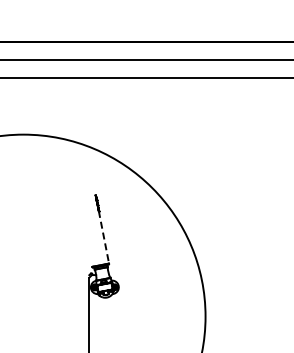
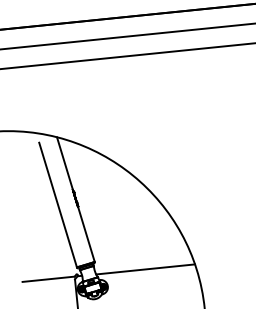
line: (90, 170) -> (64, 163), added
line: (80, 207) -> (57, 204), added
line: (103, 237) -> (85, 234), dashed -> solid
line: (65, 275) -> (49, 279), added
line: (154, 275) -> (145, 269), added

